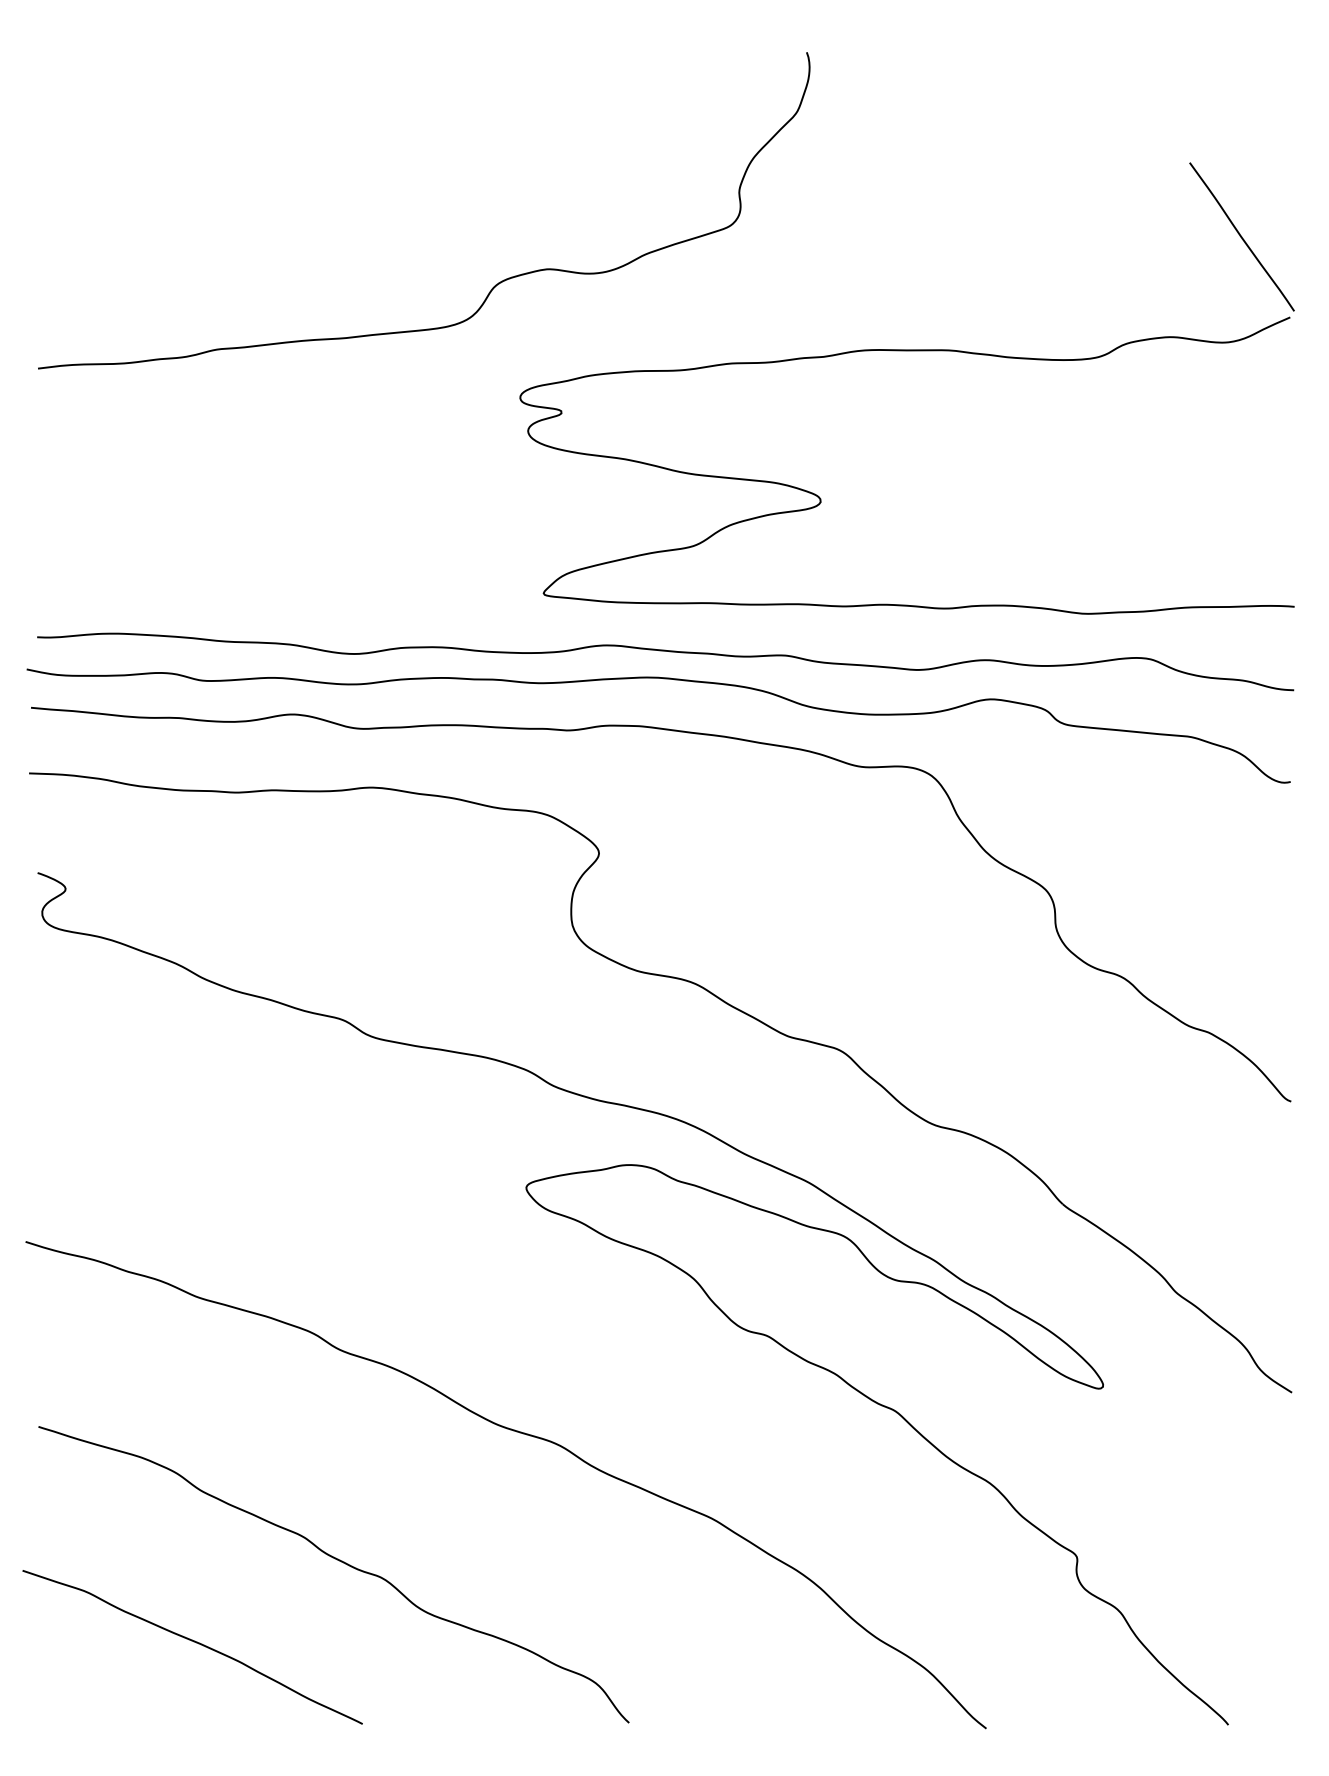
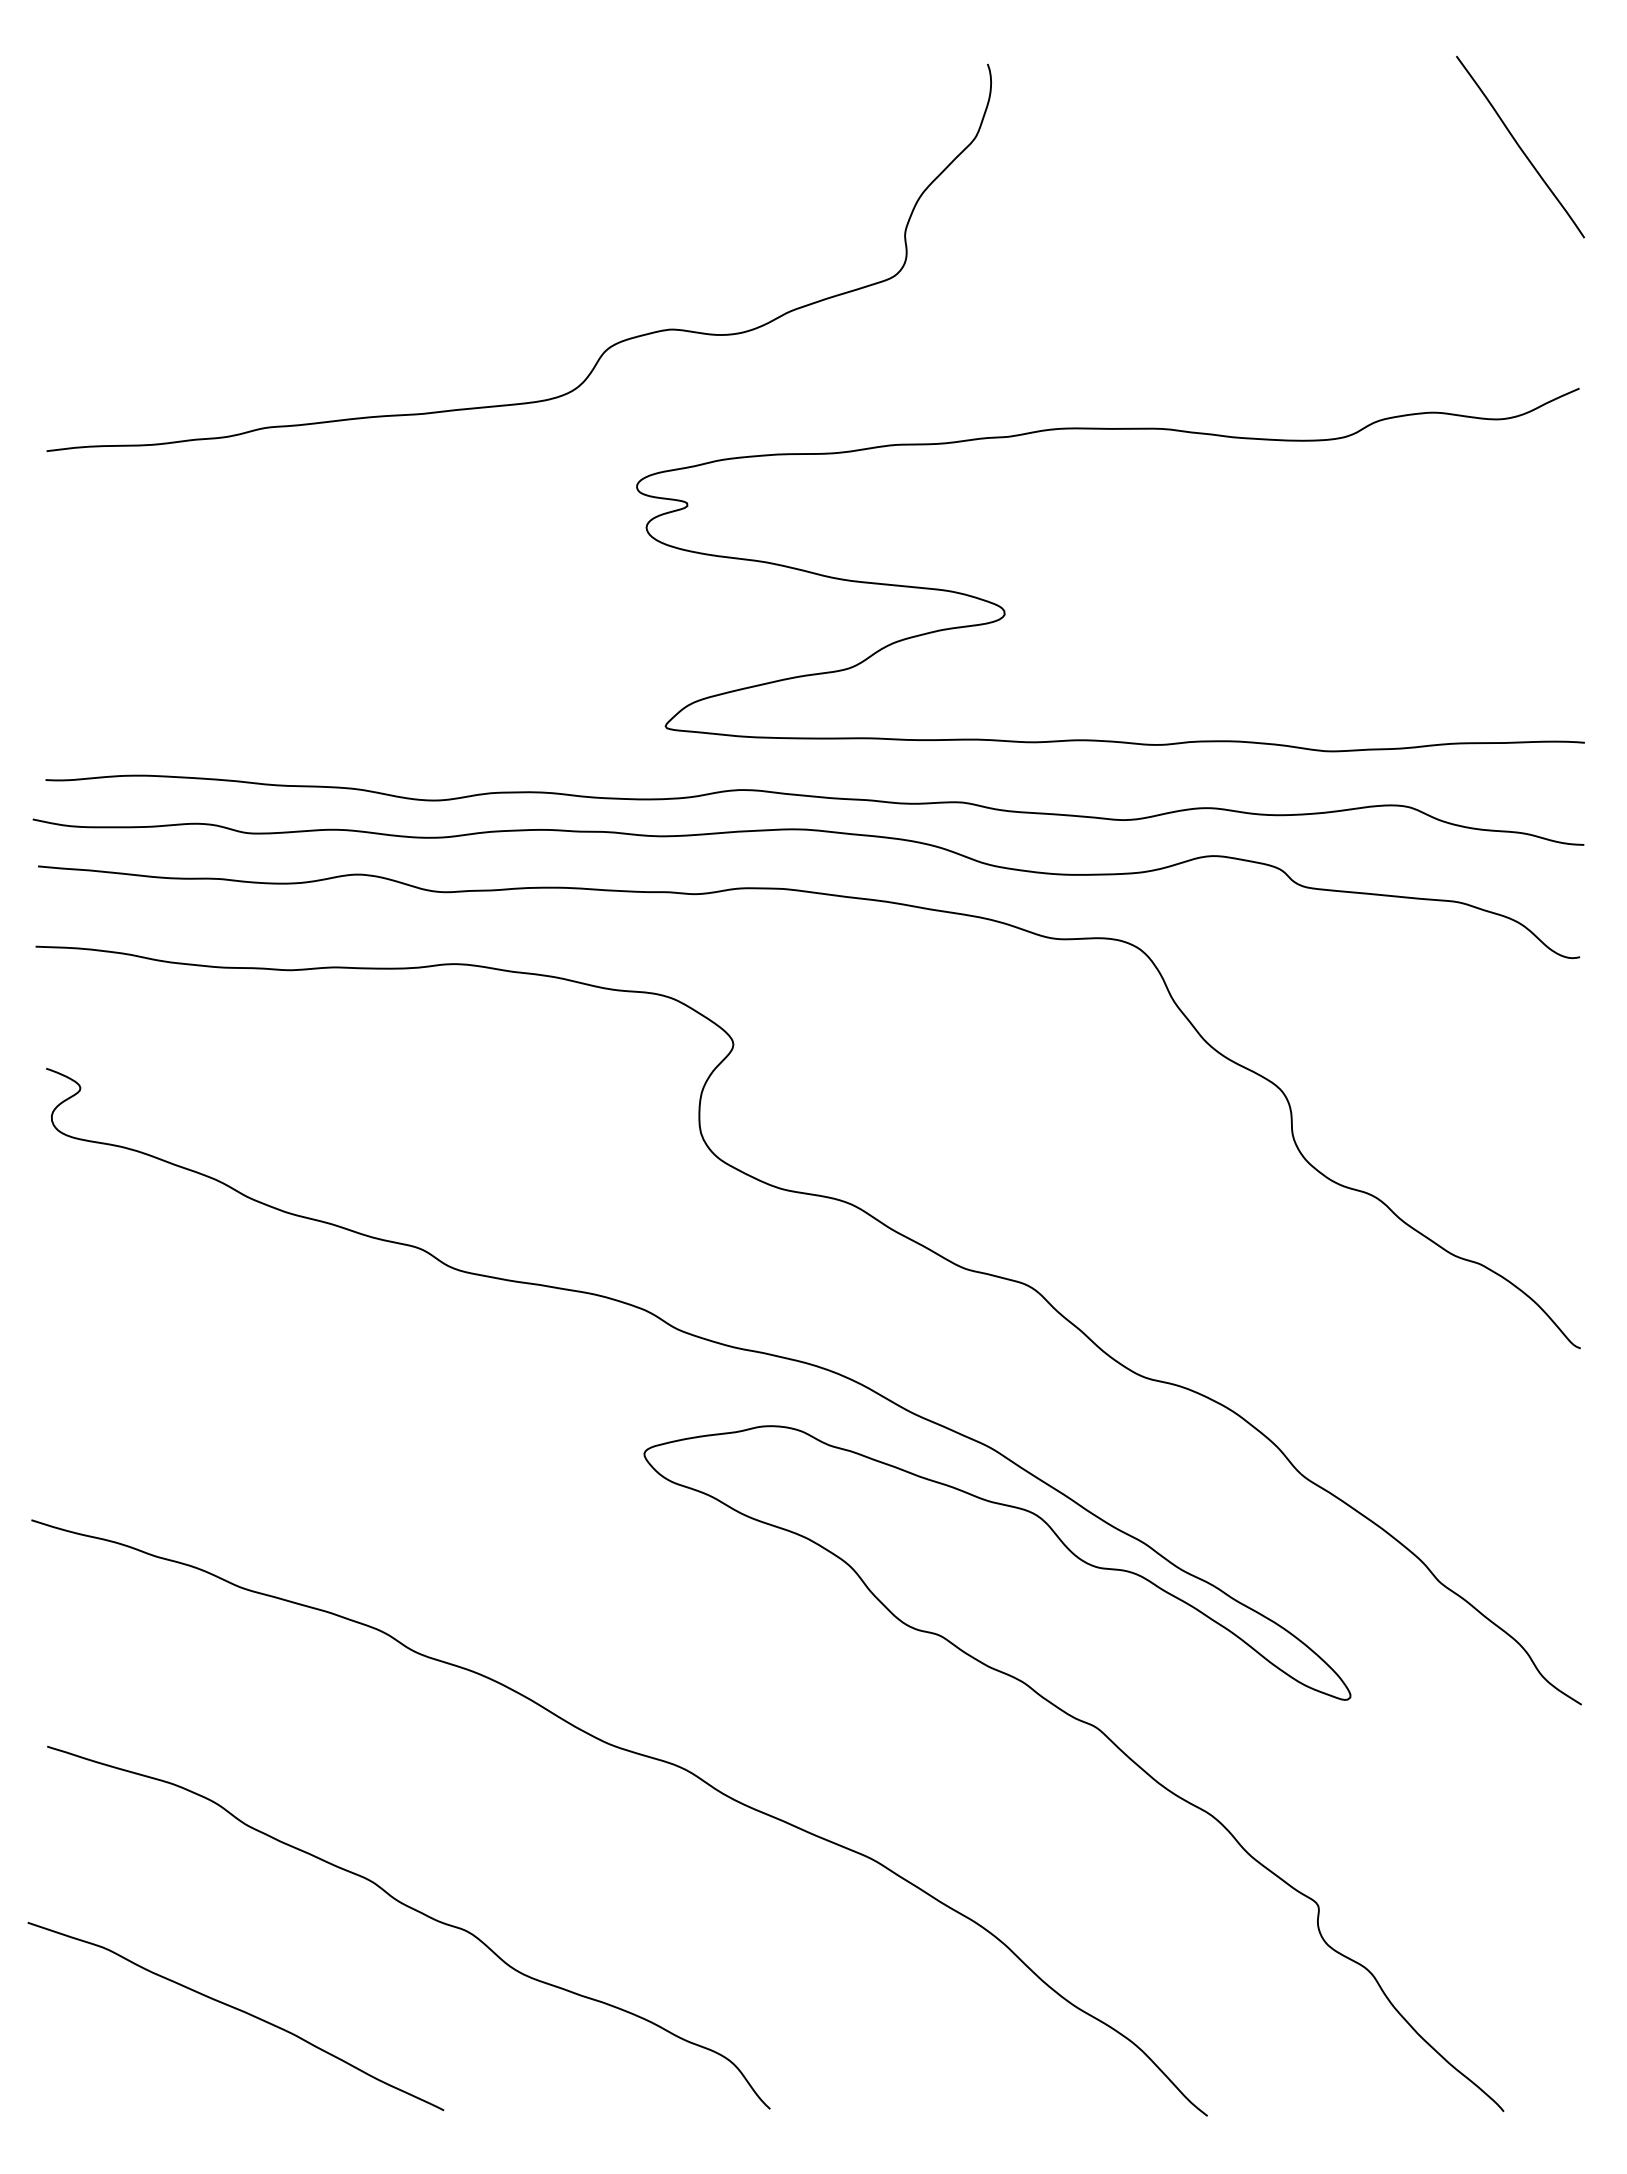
curve: (1242, 236) -> (1520, 146), moved

